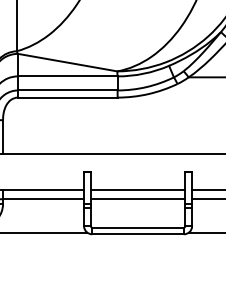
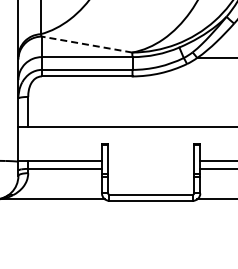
line: (67, 62) -> (86, 44), solid -> dashed
line: (138, 189) -> (151, 160), removed
line: (138, 198) -> (151, 168), removed

